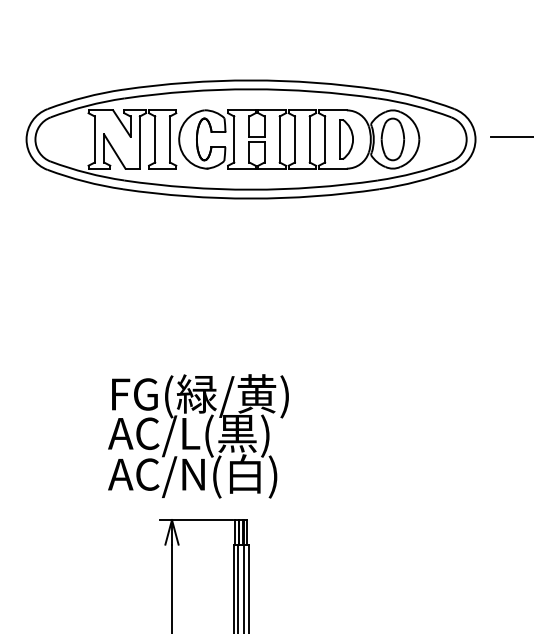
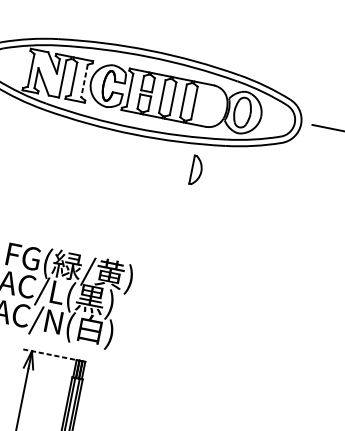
part: (346, 139) -> (196, 170), moved
line: (170, 140) -> (84, 81), solid -> dashed
line: (195, 520) -> (48, 354), solid -> dashed

